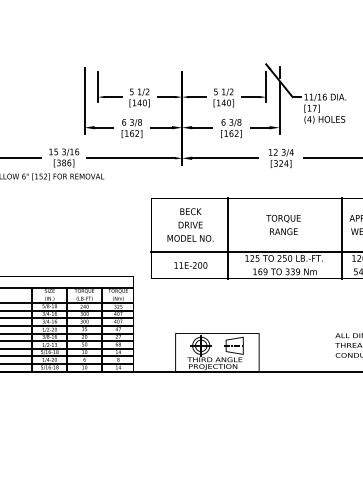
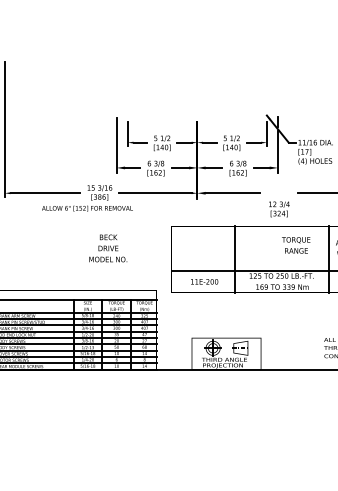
text: (281, 158) -> (279, 209), moved
text: (190, 225) -> (108, 248), moved
text: (283, 225) -> (296, 245), moved

